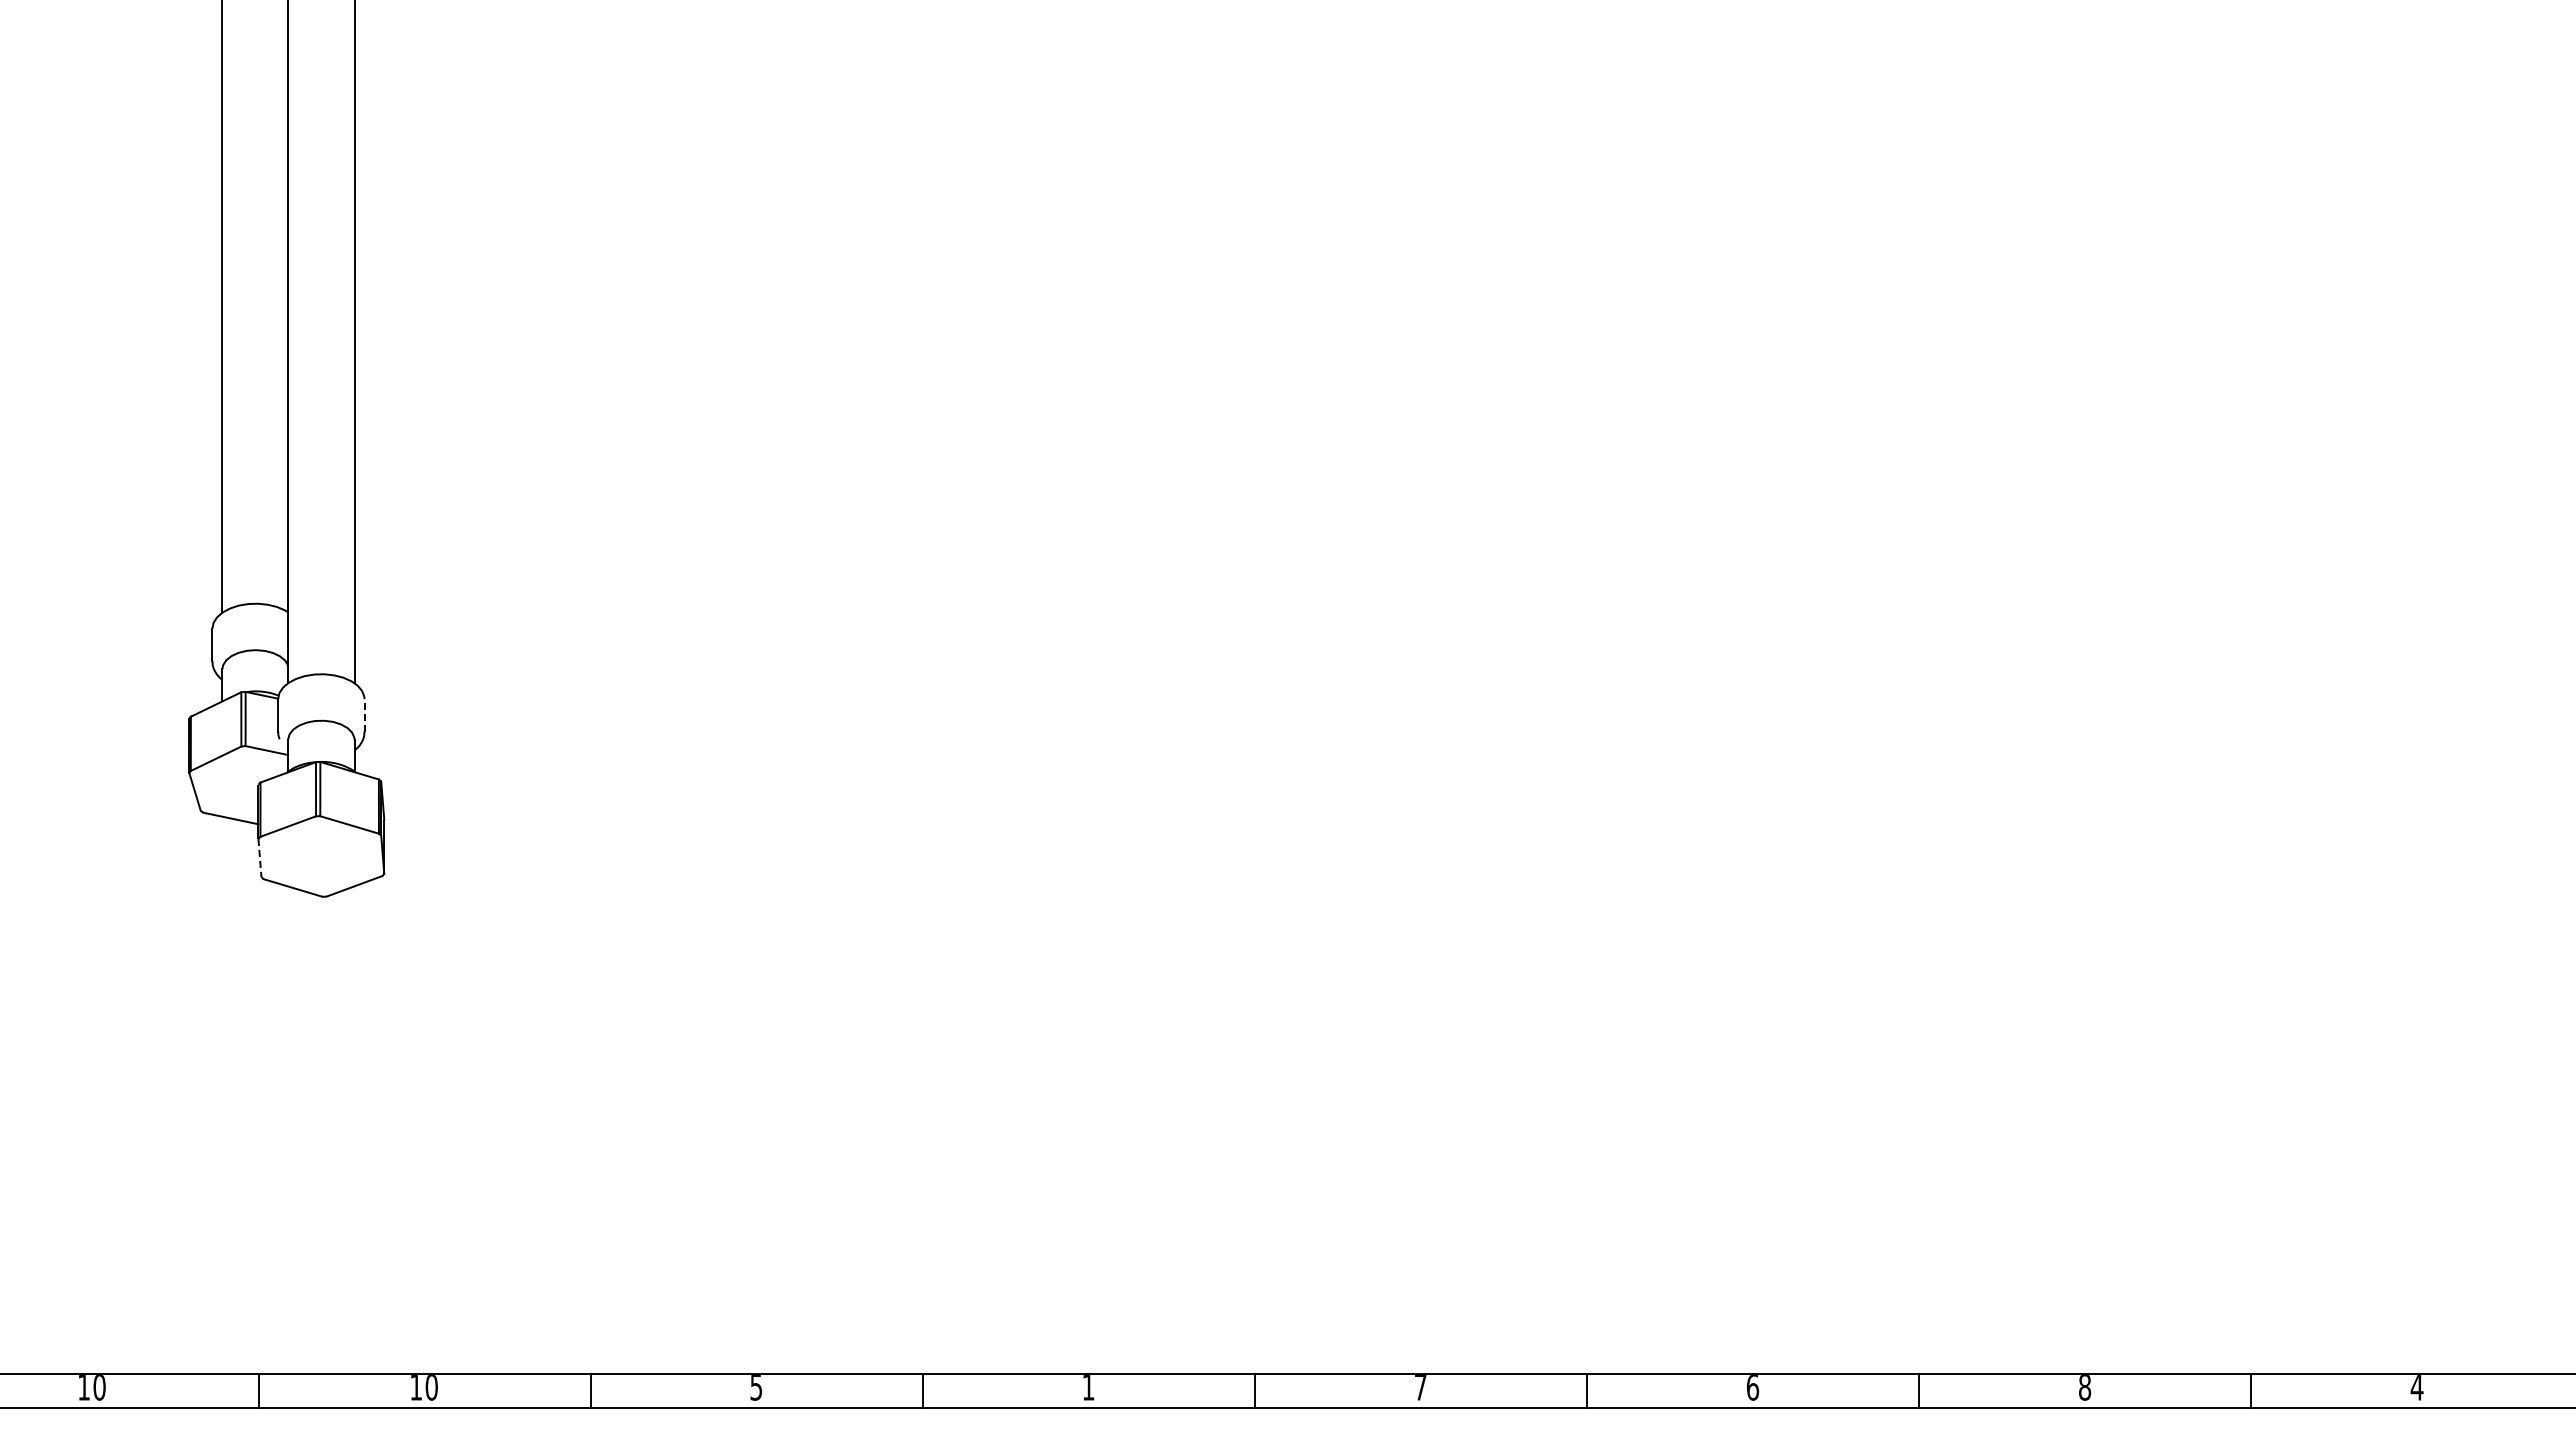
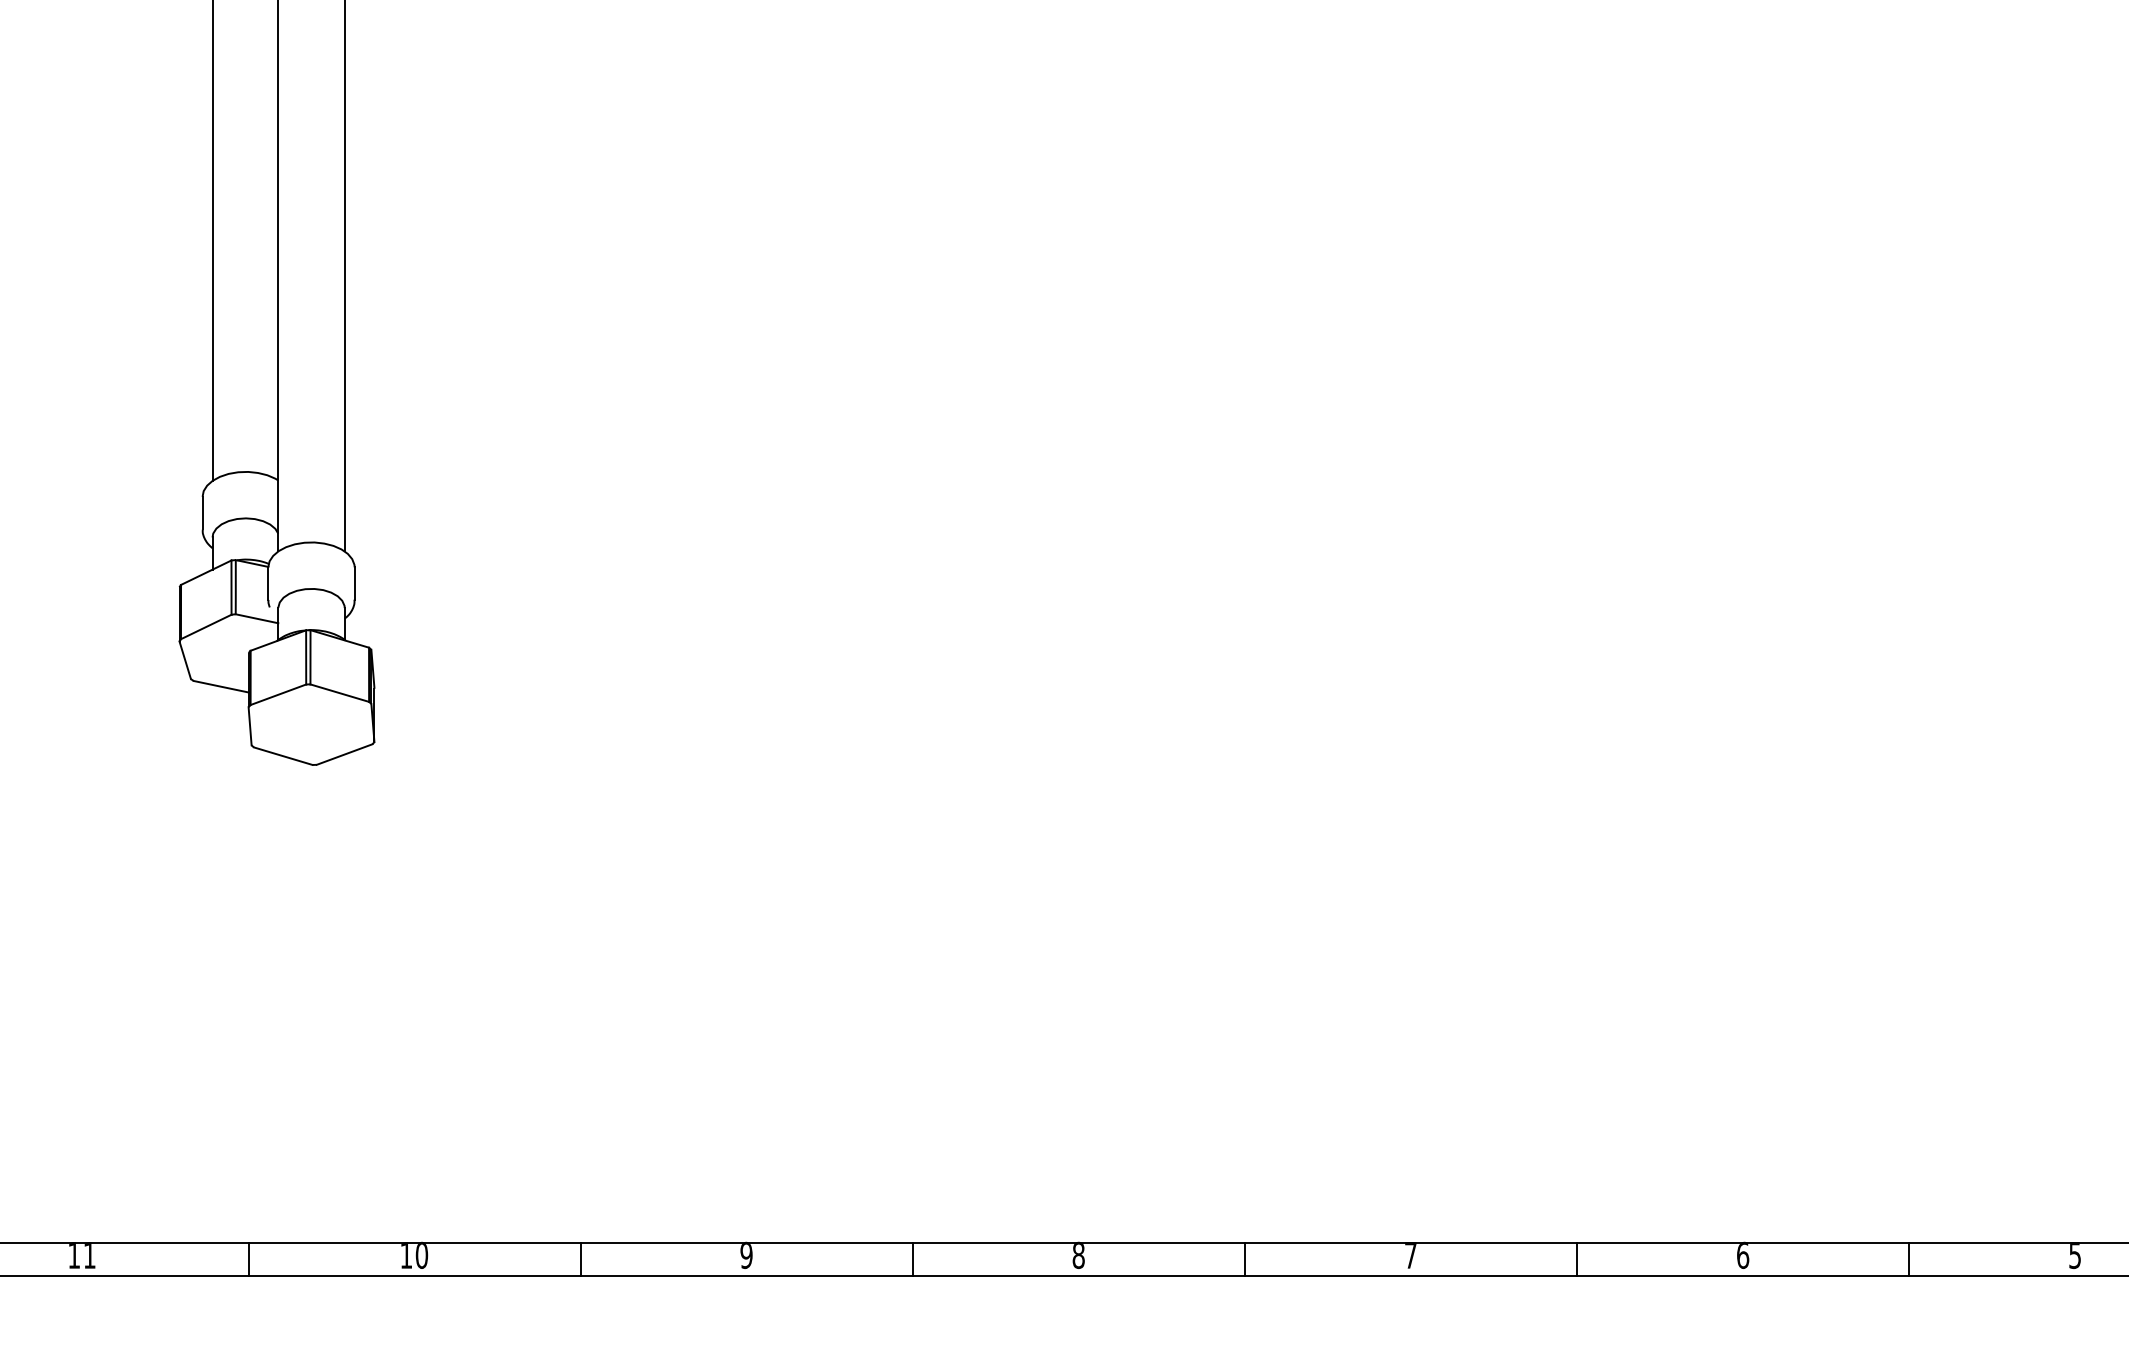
line: (364, 714) -> (354, 582), dashed -> solid
line: (259, 858) -> (249, 726), dashed -> solid
text: (99, 1387) -> (89, 1255), 10 -> 11
text: (756, 1387) -> (746, 1255), 5 -> 9
text: (1088, 1387) -> (1078, 1255), 1 -> 8
text: (2085, 1387) -> (2075, 1255), 8 -> 5

